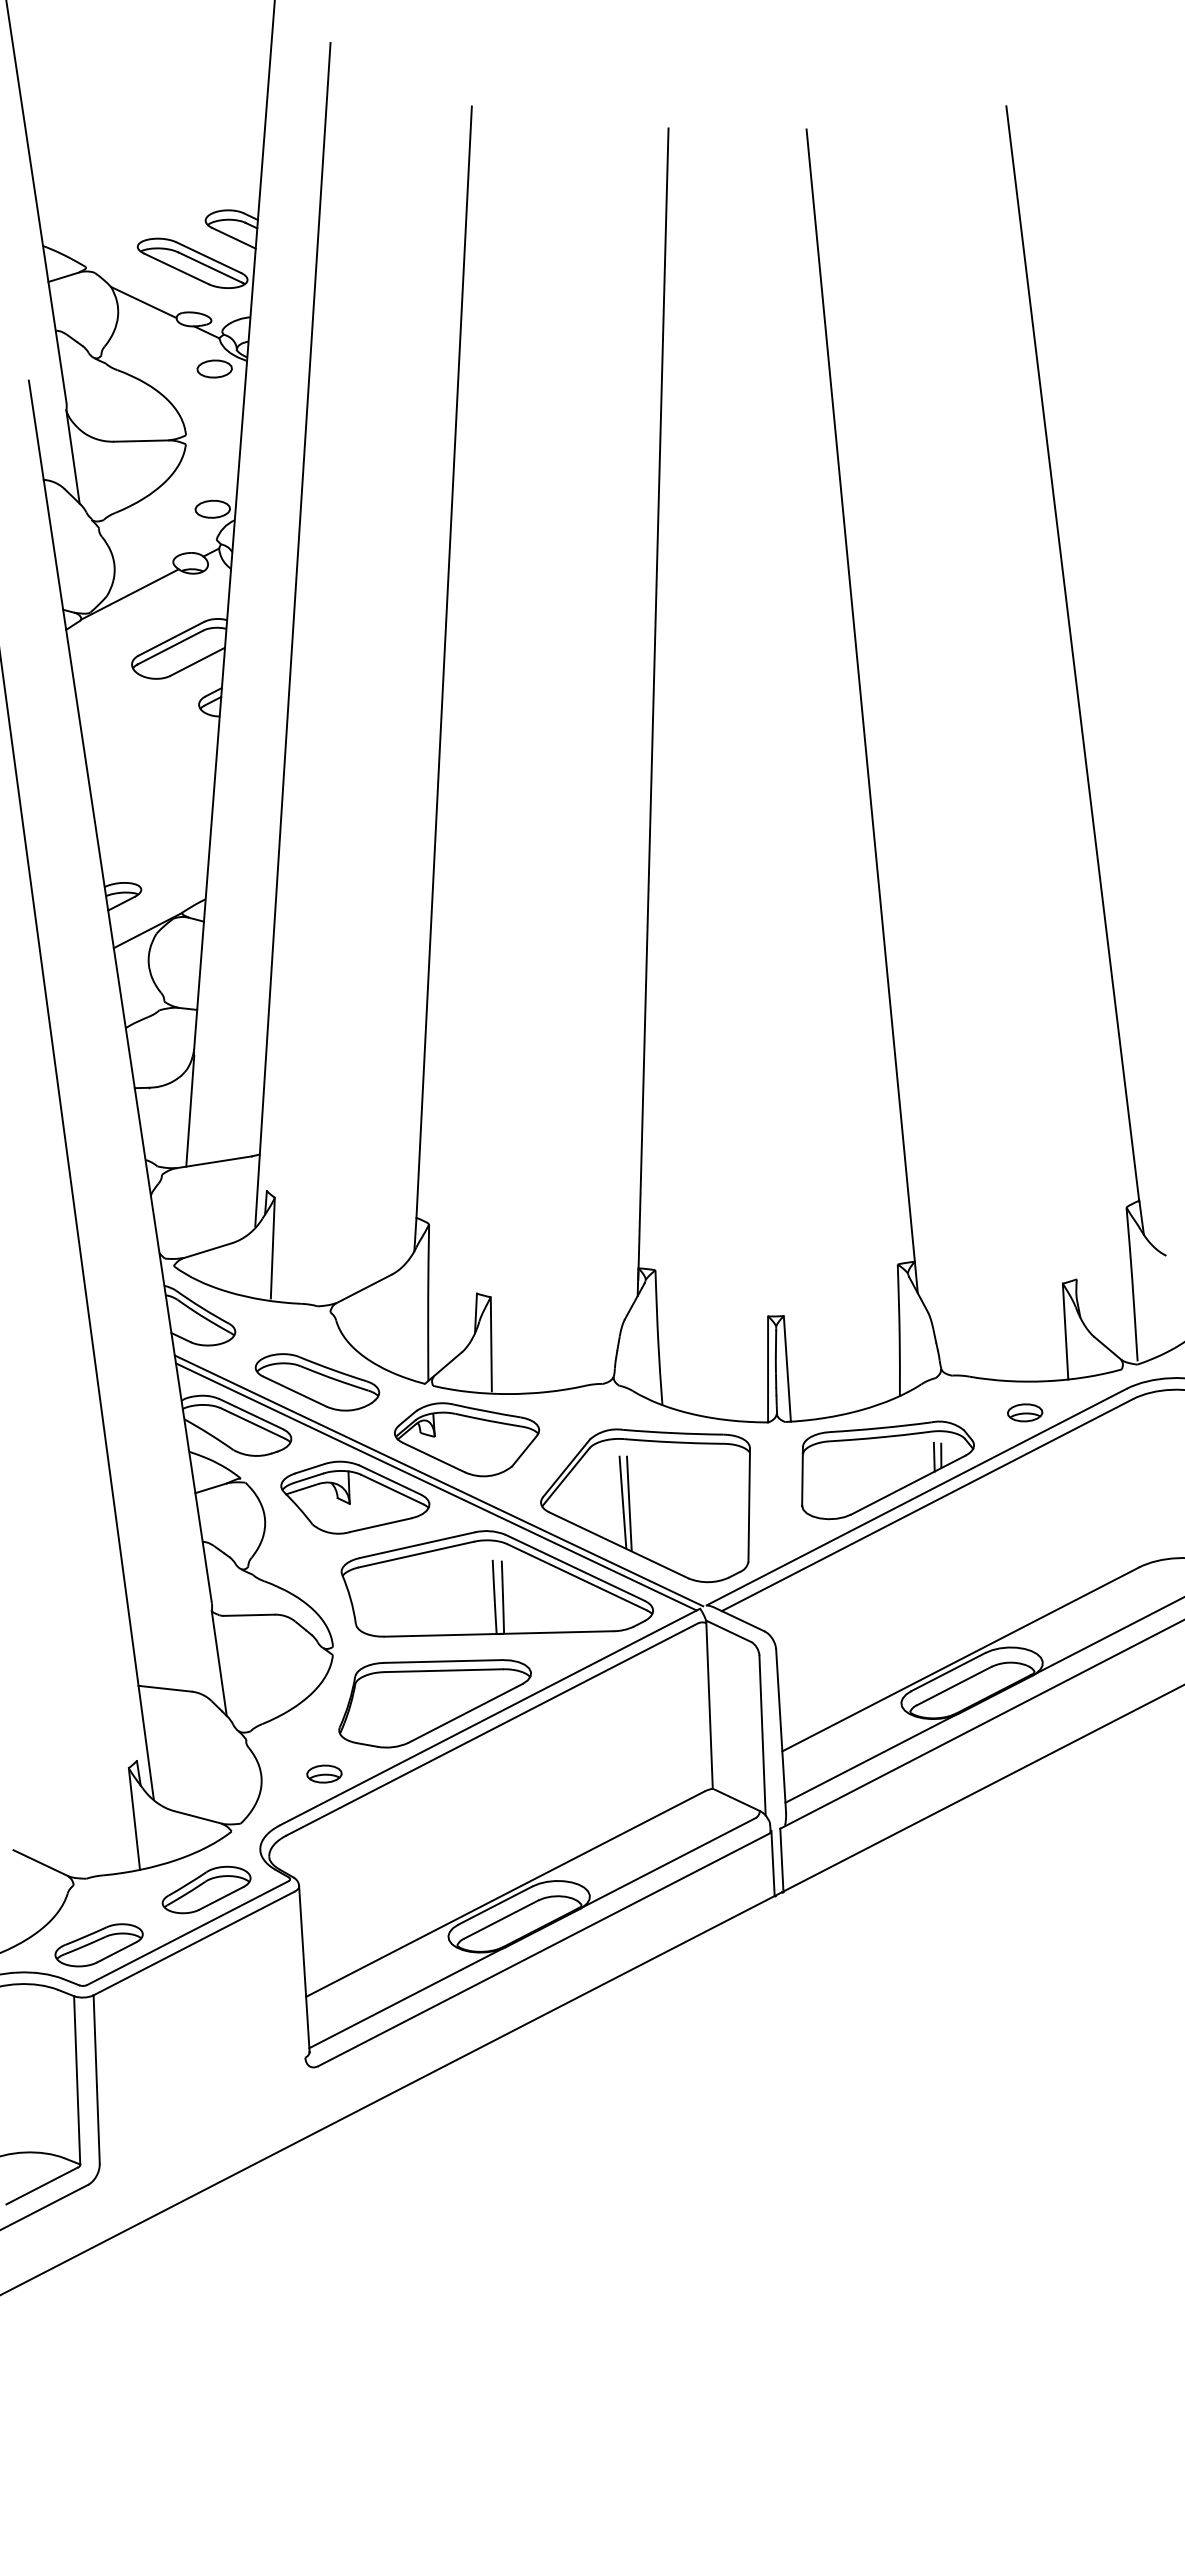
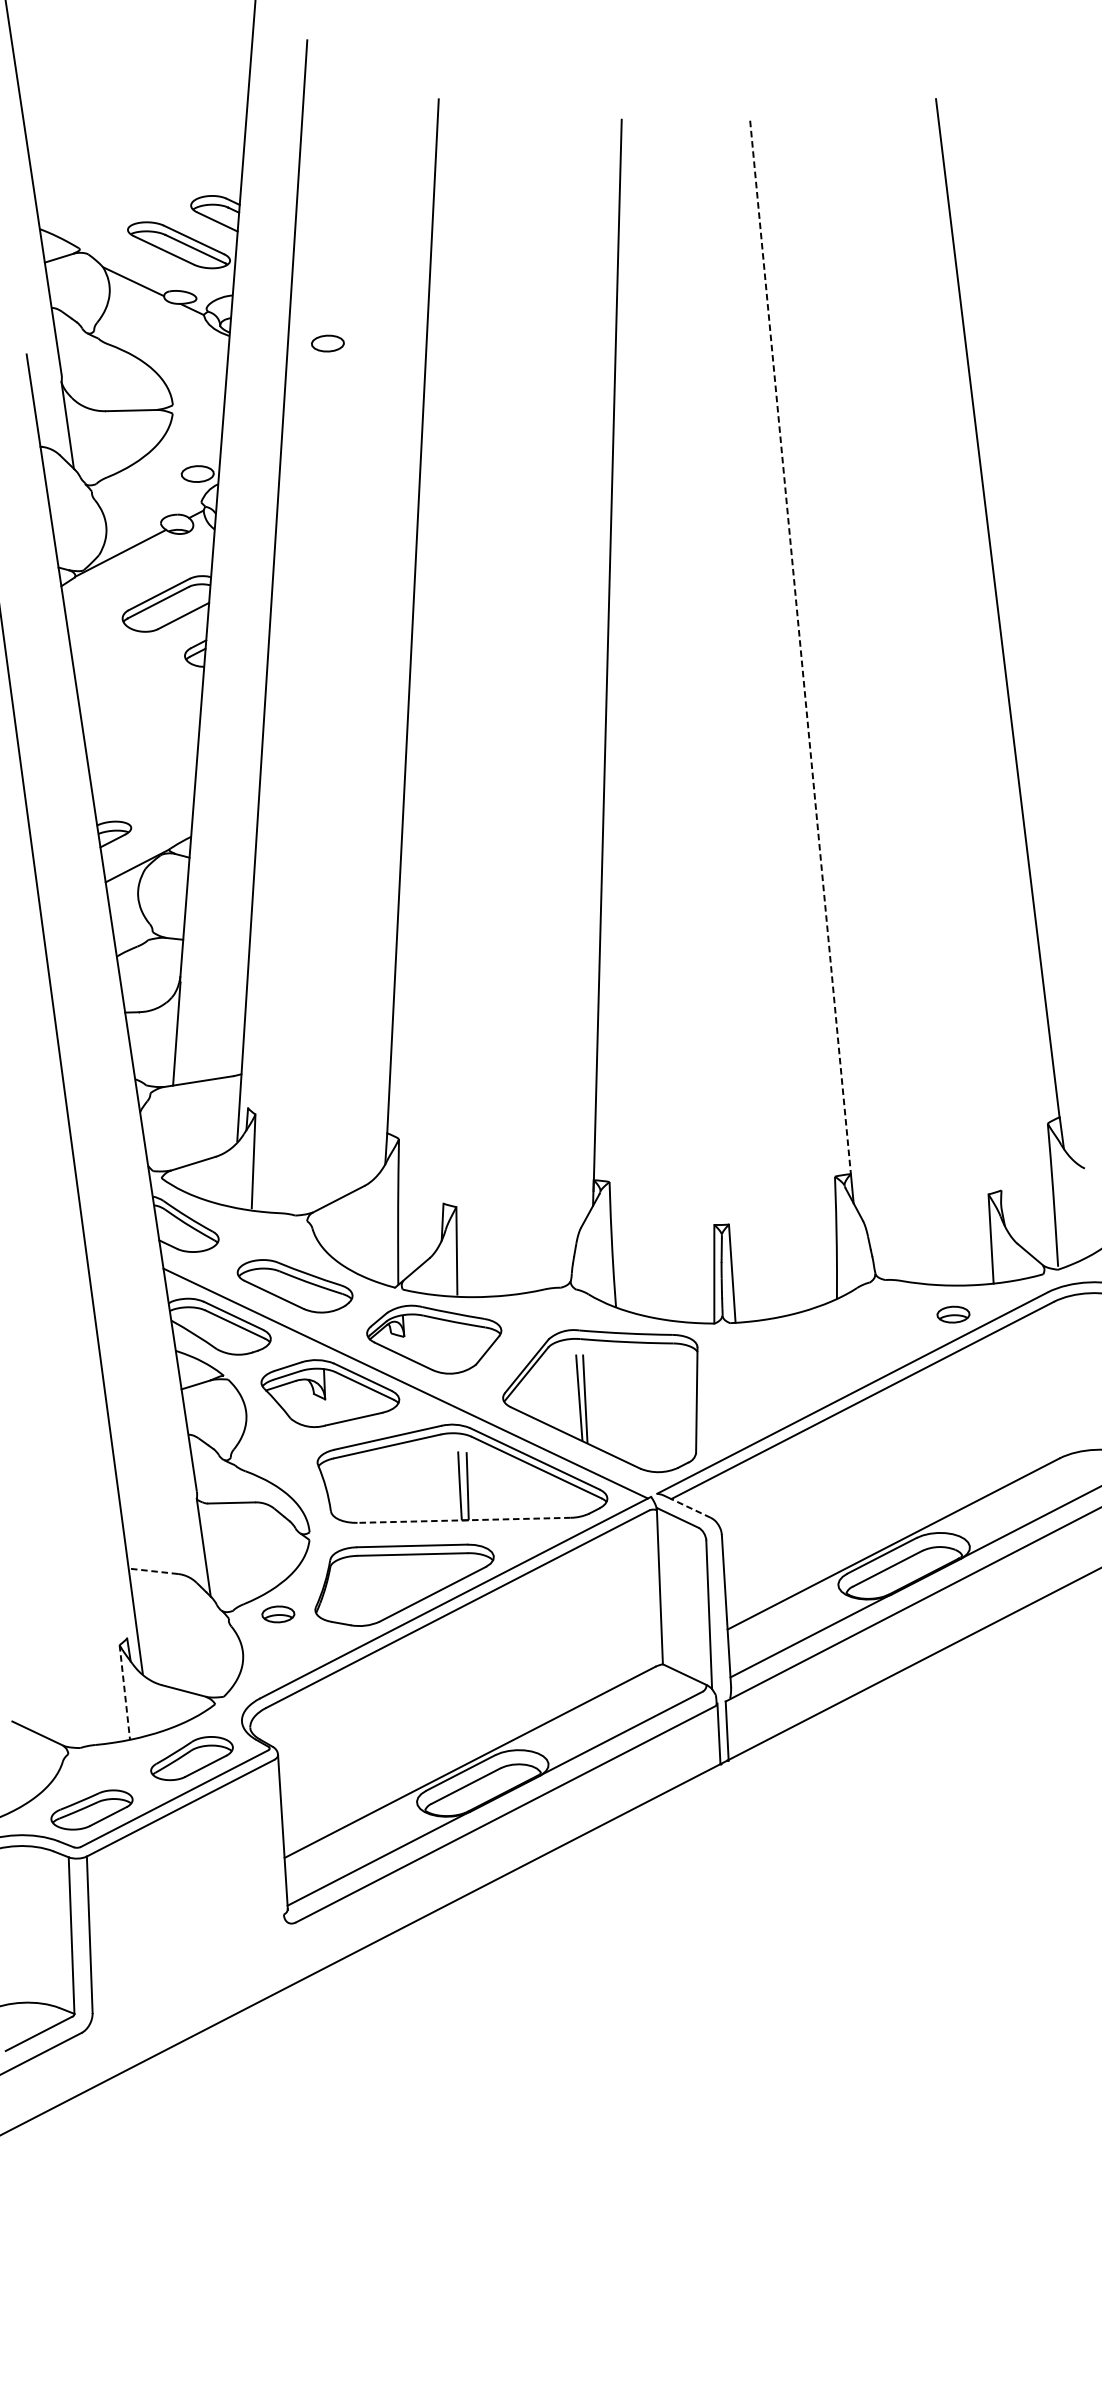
part: (214, 368) -> (327, 343), moved
line: (860, 695) -> (800, 647), solid -> dashed
part: (887, 1470) -> (825, 1368), removed
line: (438, 1480) -> (407, 1377), removed
line: (742, 1620) -> (690, 1507), solid -> dashed
line: (499, 1633) -> (464, 1519), solid -> dashed
line: (165, 1688) -> (153, 1571), solid -> dashed
part: (324, 1773) -> (278, 1613), moved
line: (134, 1819) -> (124, 1692), solid -> dashed

